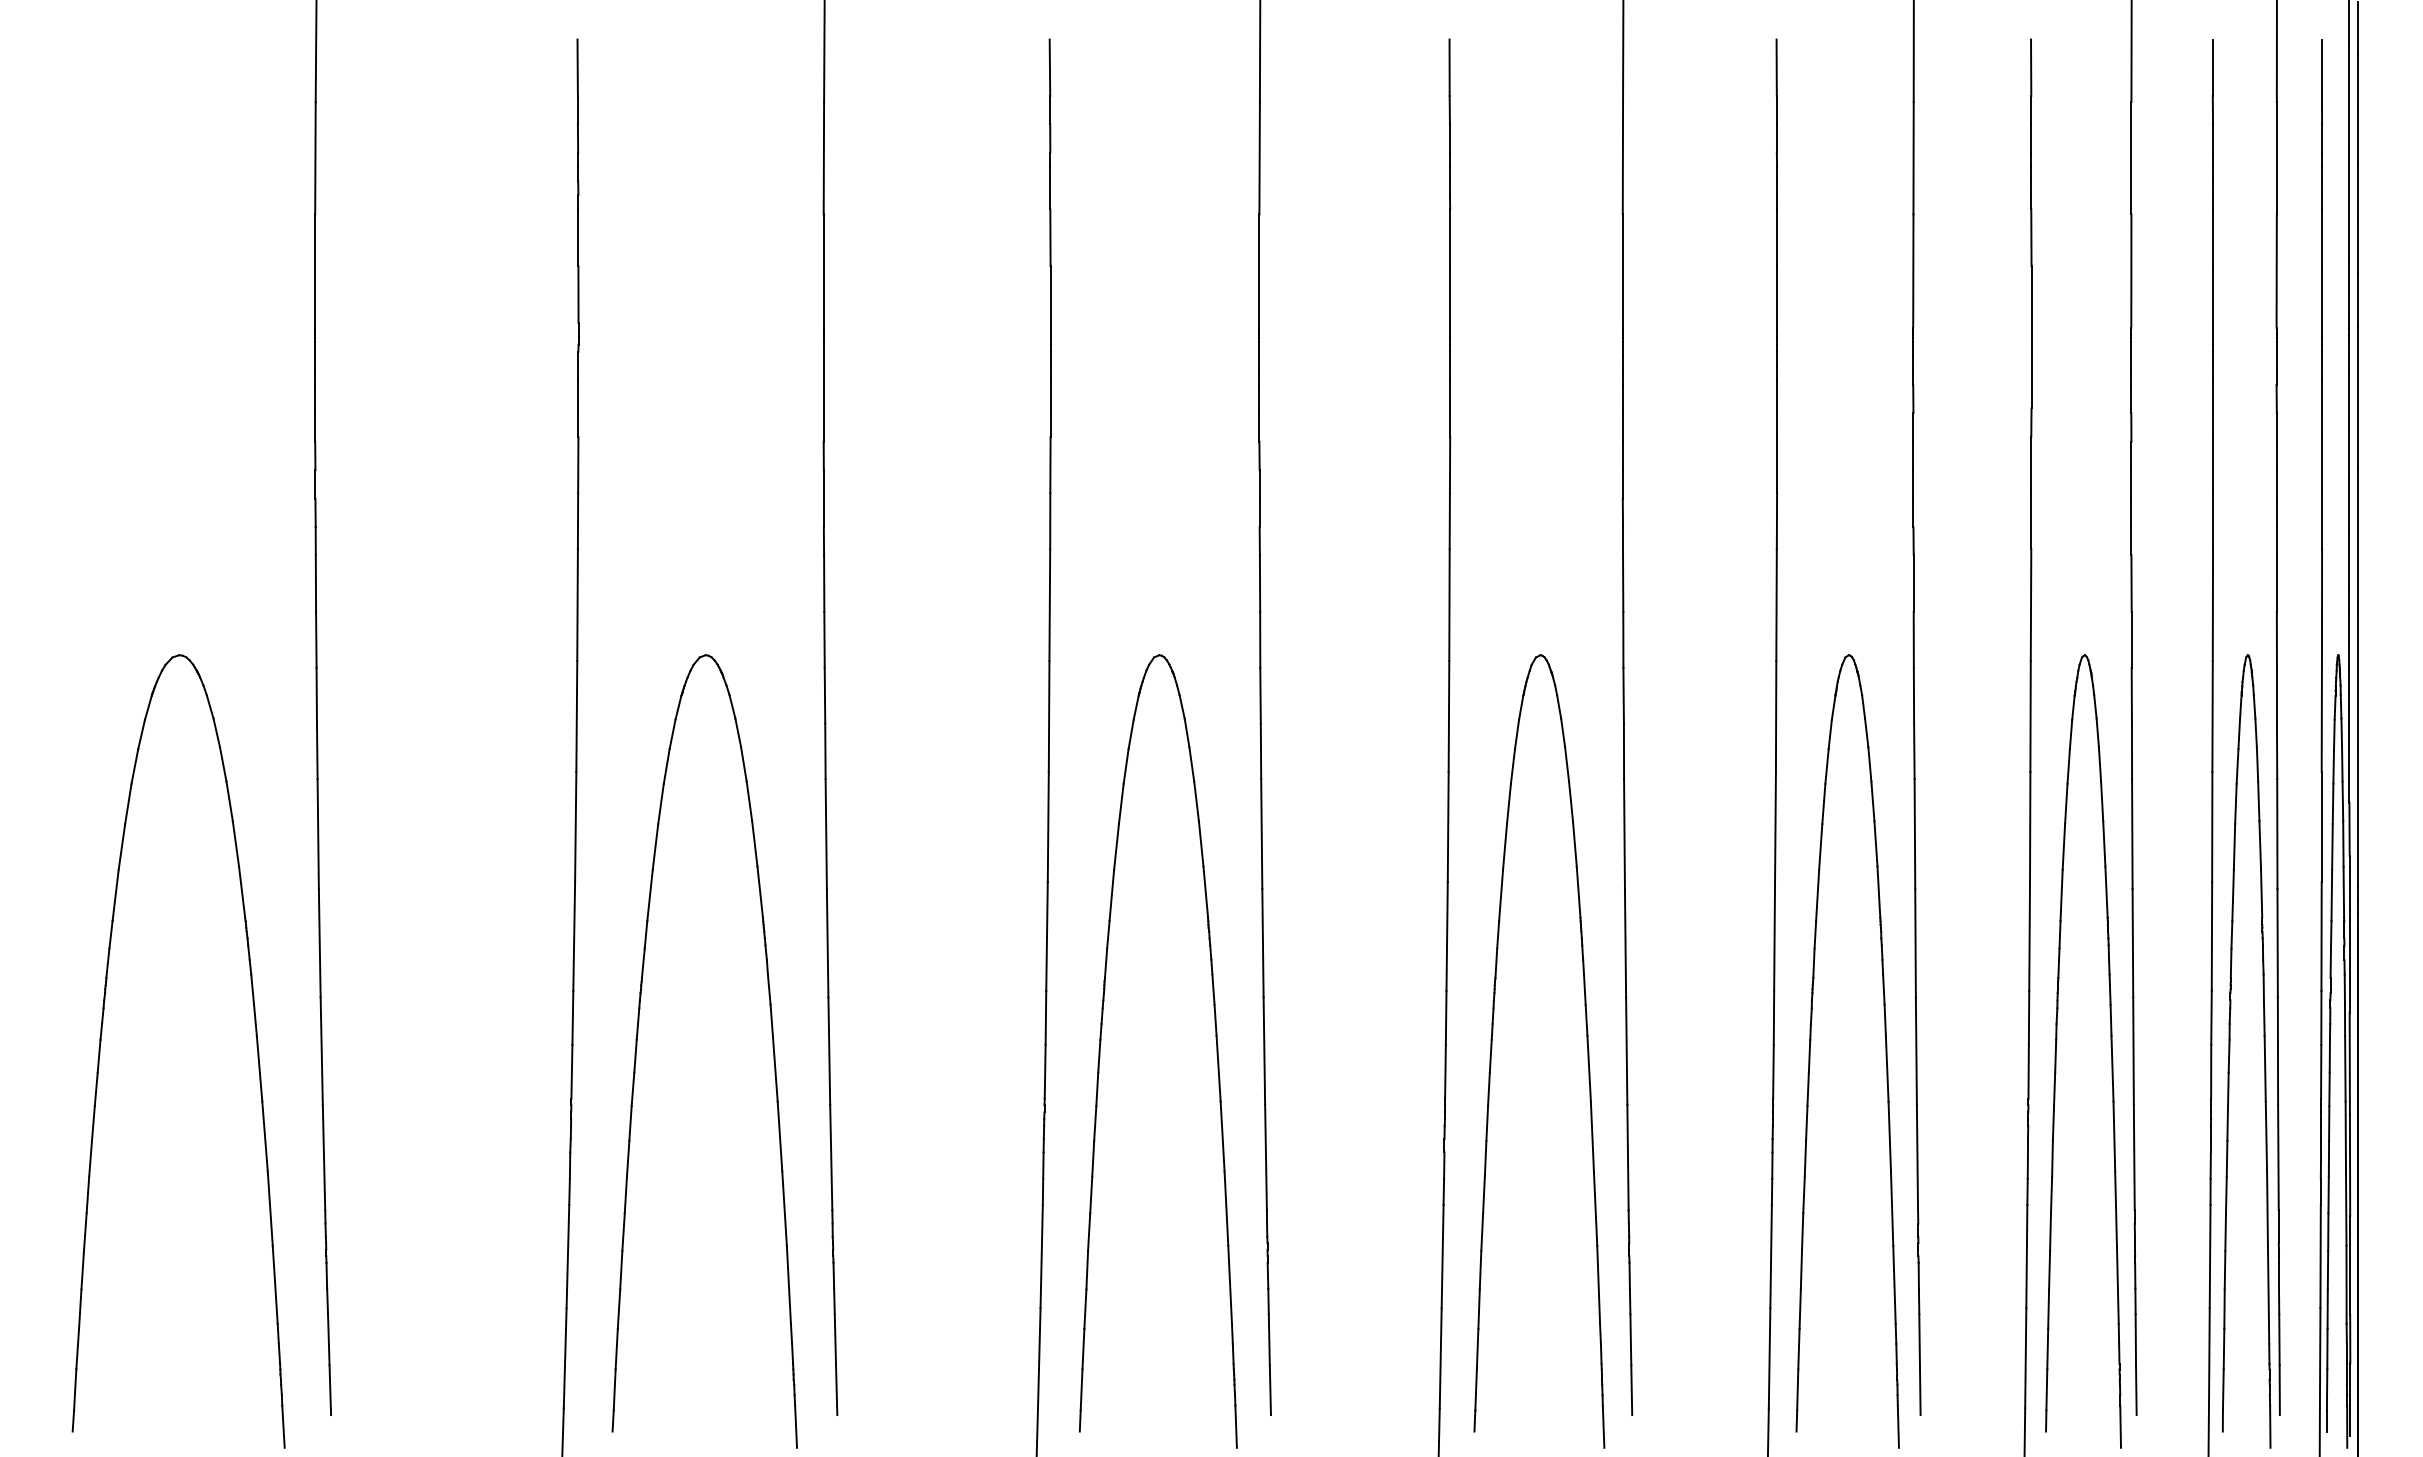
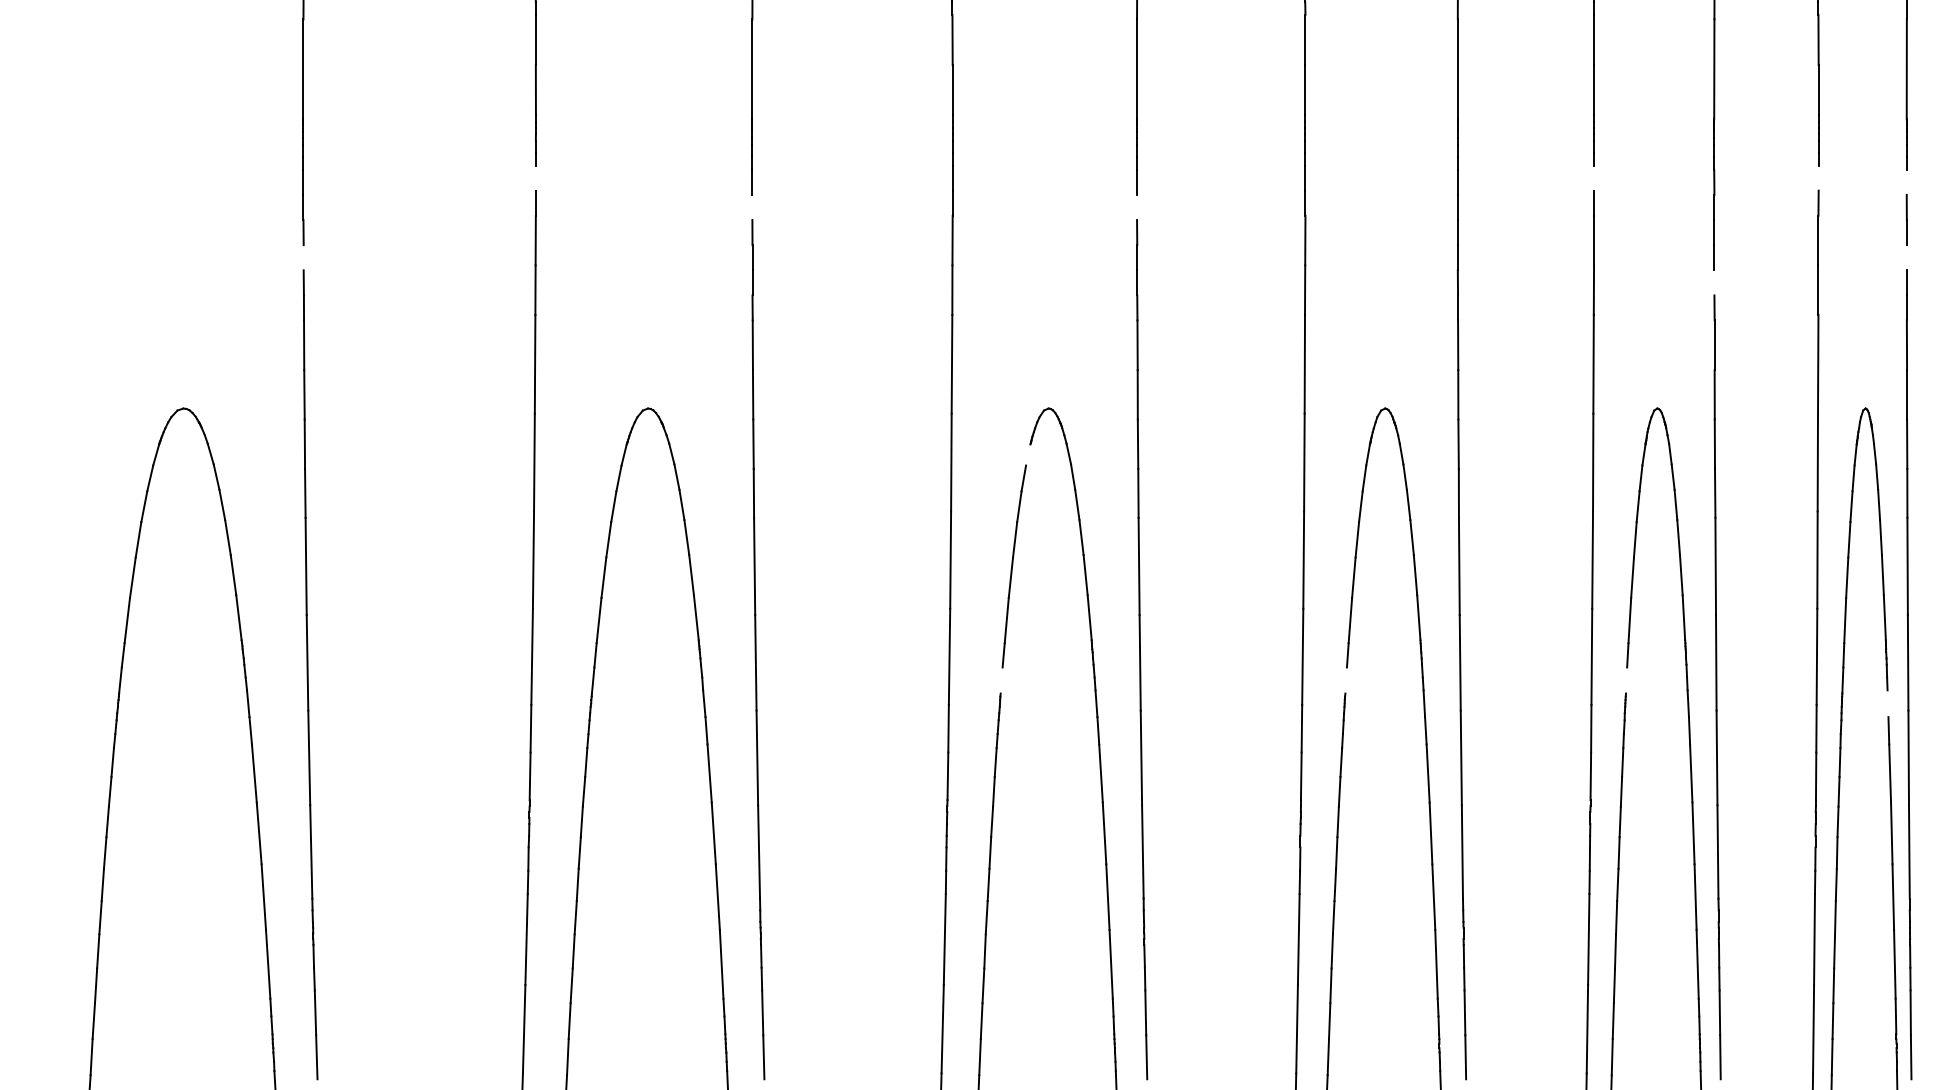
line: (578, 394) -> (535, 178), removed
line: (1777, 394) -> (1594, 178), removed
line: (2031, 394) -> (1818, 178), removed
line: (2131, 398) -> (1906, 181), removed
line: (823, 427) -> (752, 207), removed
line: (1259, 427) -> (1137, 207), removed
line: (315, 484) -> (303, 257), removed
line: (2131, 484) -> (1906, 257), removed
line: (1913, 512) -> (1714, 282), removed
line: (1135, 707) -> (1027, 454), removed
line: (1105, 963) -> (1001, 680), removed
line: (1496, 963) -> (1346, 680), removed
line: (1813, 963) -> (1626, 680), removed
line: (2109, 989) -> (1887, 703), removed

